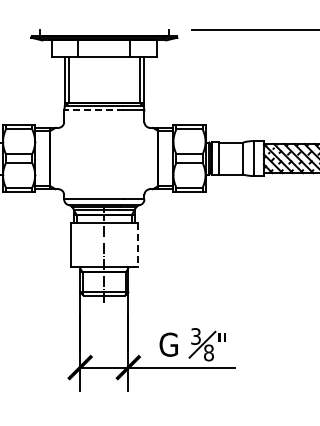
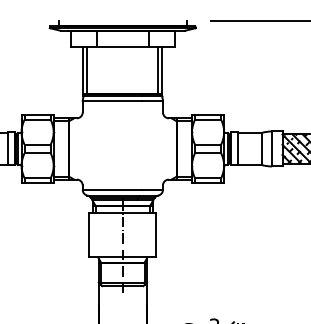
line: (93, 110) -> (112, 100), dashed -> solid
line: (137, 244) -> (156, 234), dashed -> solid

